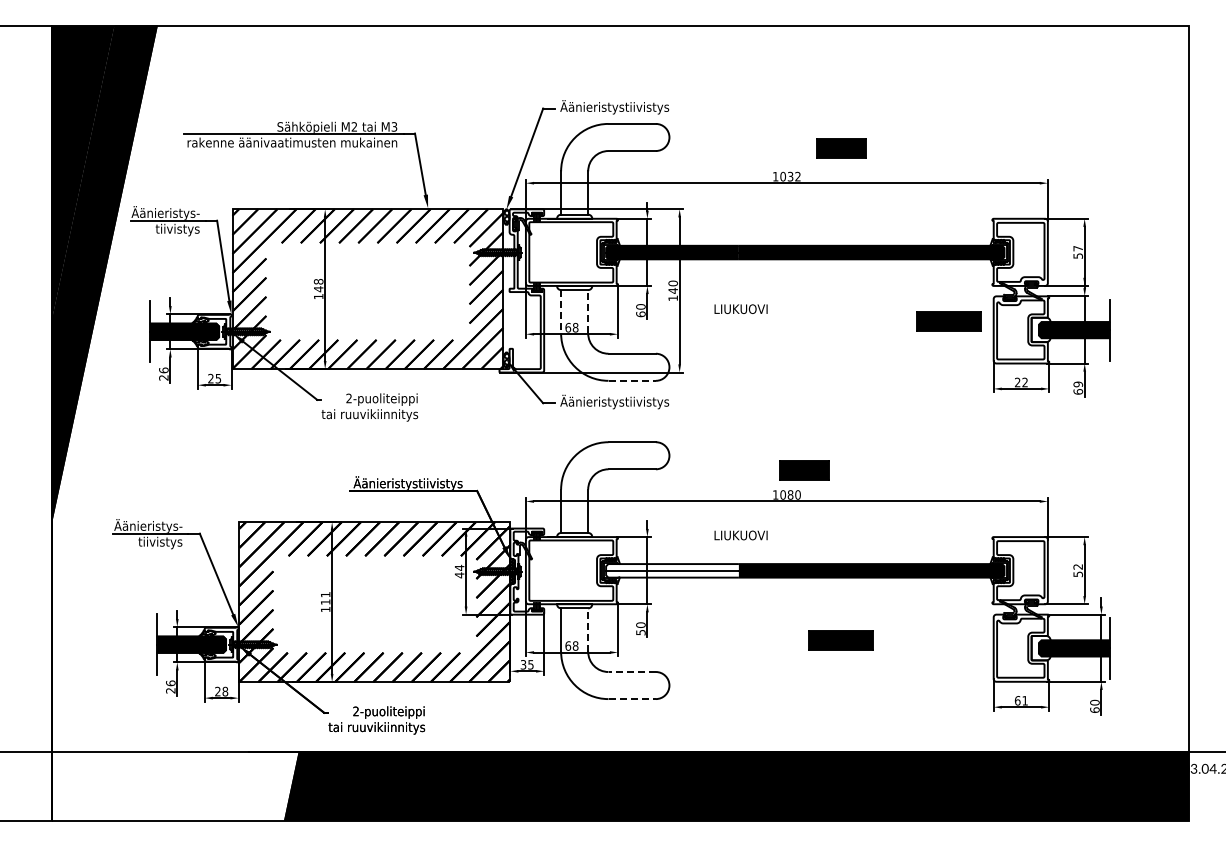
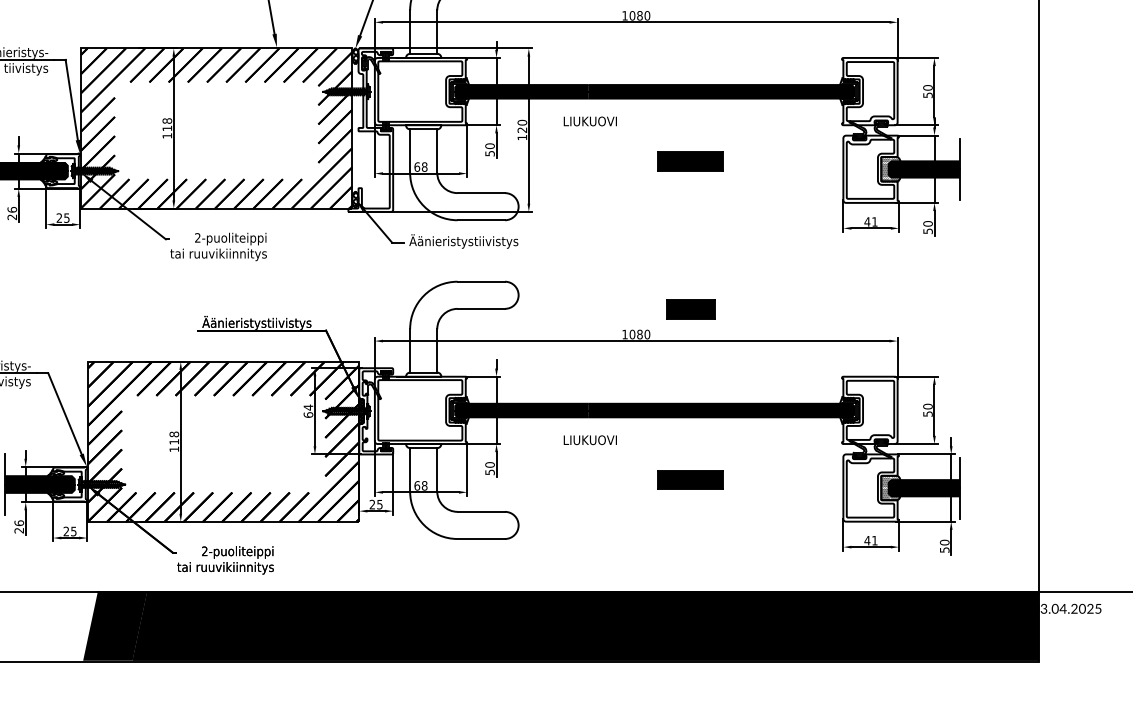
text: (793, 176) -> (642, 15), 1032 -> 1080
text: (1077, 248) -> (927, 87), 57 -> 50
text: (318, 289) -> (167, 128), 148 -> 118
text: (672, 290) -> (521, 129), 140 -> 120
text: (740, 308) -> (589, 120), moved
line: (561, 311) -> (410, 150), dashed -> solid
line: (588, 311) -> (437, 150), dashed -> solid
text: (640, 314) -> (489, 153), 60 -> 50
part: (948, 321) -> (689, 160), moved
hatch: (1041, 330) -> (891, 169), added
line: (632, 380) -> (481, 219), dashed -> solid
text: (1020, 382) -> (870, 221), 22 -> 41
text: (1078, 387) -> (928, 226), 69 -> 50
part: (804, 470) -> (690, 310), moved
text: (740, 535) -> (589, 440), moved
text: (1077, 566) -> (927, 406), 52 -> 50
fill: (672, 570) -> (521, 410), added
text: (459, 575) -> (308, 415), 44 -> 64
text: (325, 594) -> (174, 434), 111 -> 118
line: (588, 630) -> (437, 470), dashed -> solid
hatch: (1041, 648) -> (891, 488), added
text: (523, 664) -> (372, 504), 35 -> 25
line: (632, 672) -> (481, 512), dashed -> solid
text: (225, 691) -> (74, 531), 28 -> 25
line: (632, 699) -> (481, 539), dashed -> solid
text: (1017, 700) -> (867, 540), 61 -> 41
text: (1094, 709) -> (944, 549), 60 -> 50
fill: (266, 786) -> (115, 626), added

